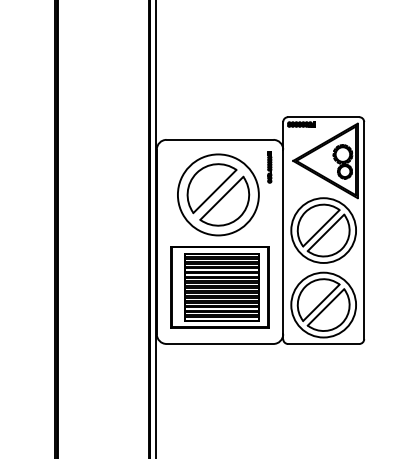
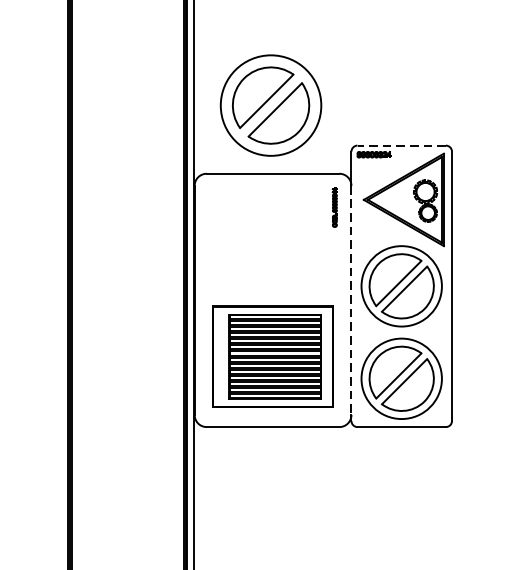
line: (323, 117) -> (401, 146), solid -> dashed
part: (218, 194) -> (271, 105), moved
line: (283, 242) -> (351, 301), solid -> dashed

